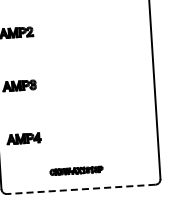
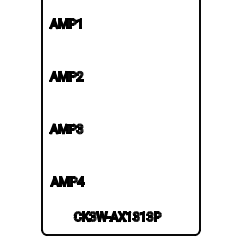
part: (76, 170) -> (117, 216), size x1.67
line: (80, 189) -> (120, 235), dashed -> solid

